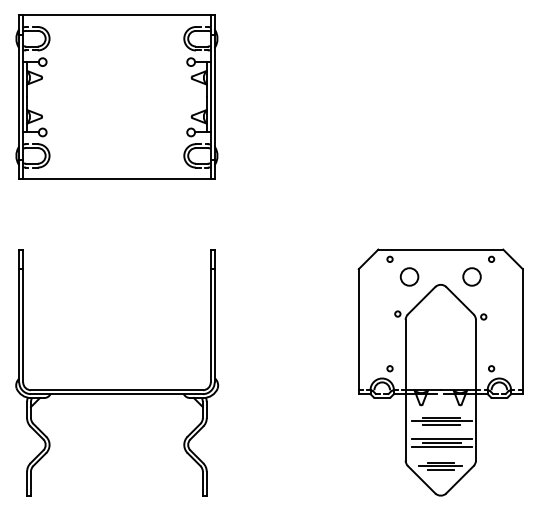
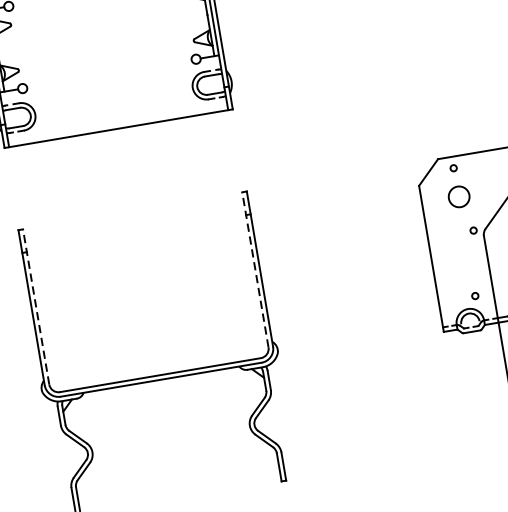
circle: (409, 276) -> (458, 196), moved
line: (23, 315) -> (36, 306), solid -> dashed
line: (210, 315) -> (254, 269), solid -> dashed

